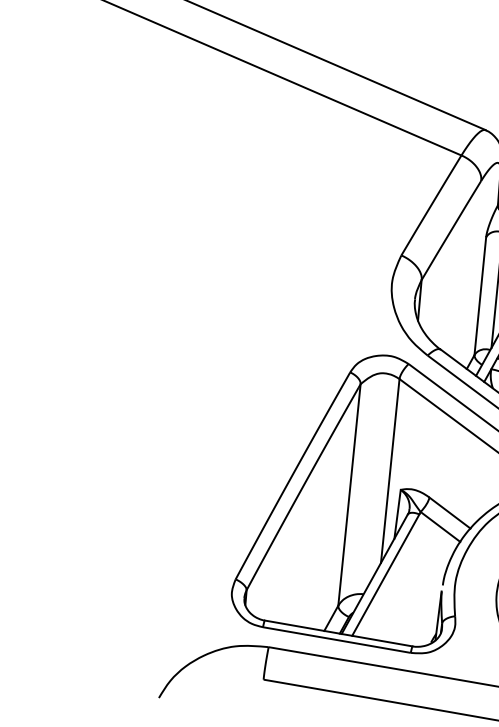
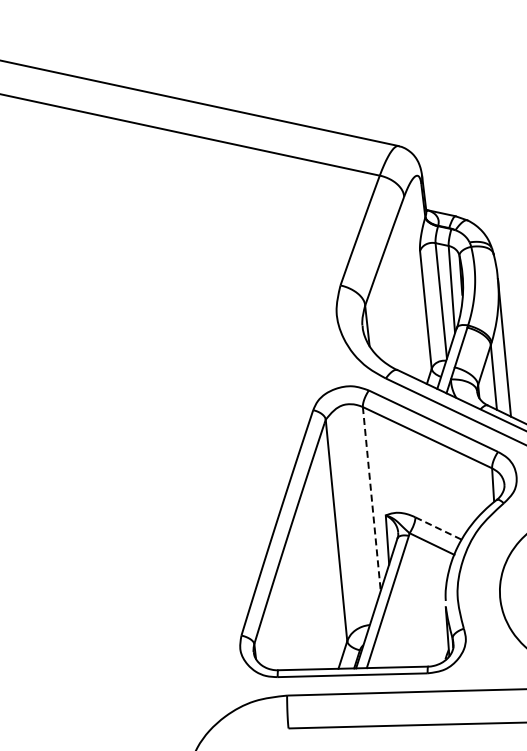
line: (389, 471) -> (371, 499), solid -> dashed
line: (449, 512) -> (438, 528), solid -> dashed

